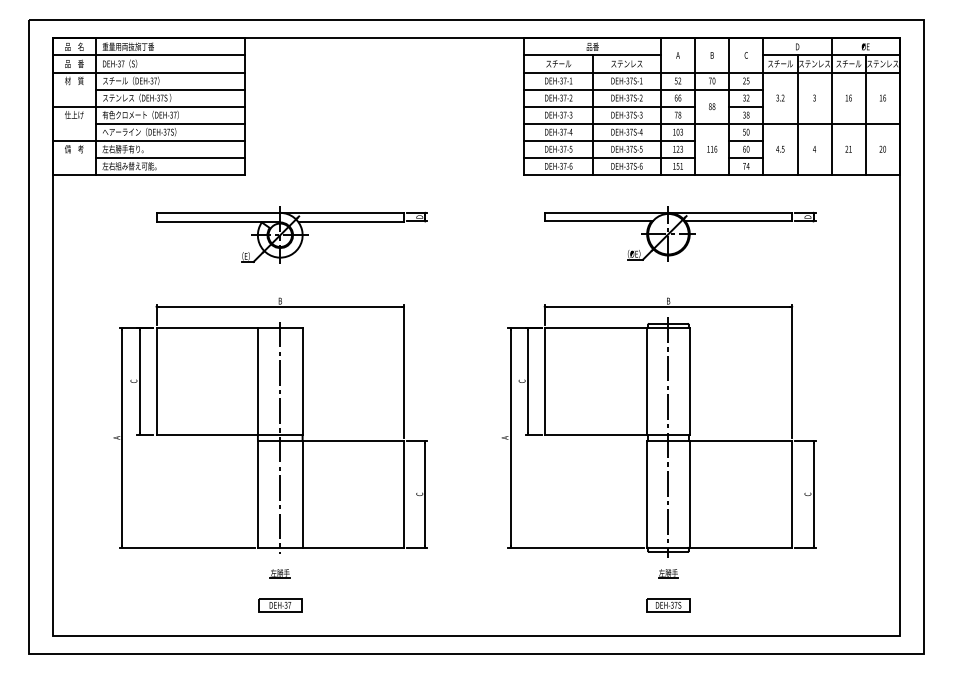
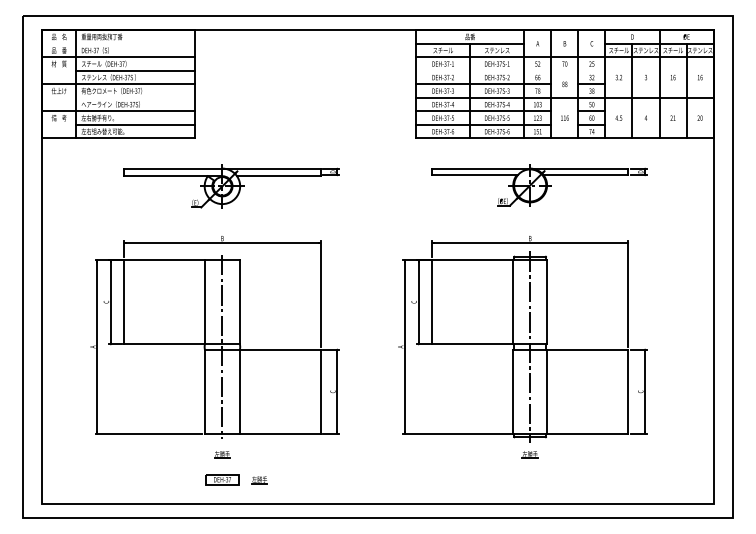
line: (149, 55) -> (118, 43), removed
line: (643, 89) -> (510, 70), removed
line: (170, 123) -> (135, 97), removed
part: (326, 605) -> (259, 479), added
part: (668, 605) -> (530, 479), removed

